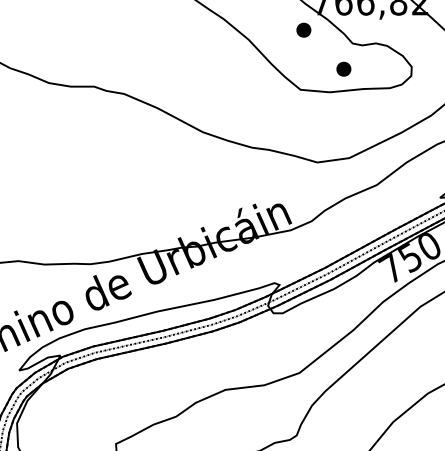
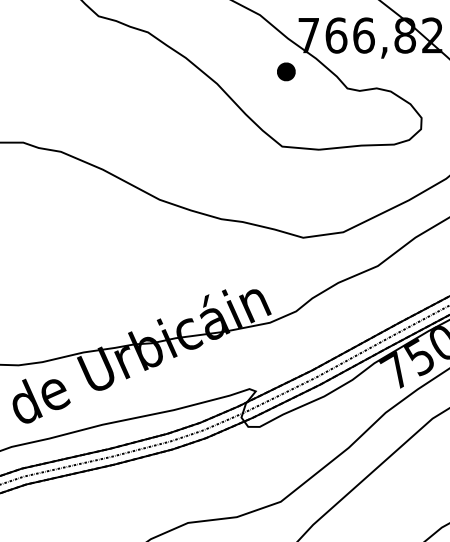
part: (343, 68) -> (336, 119), removed

